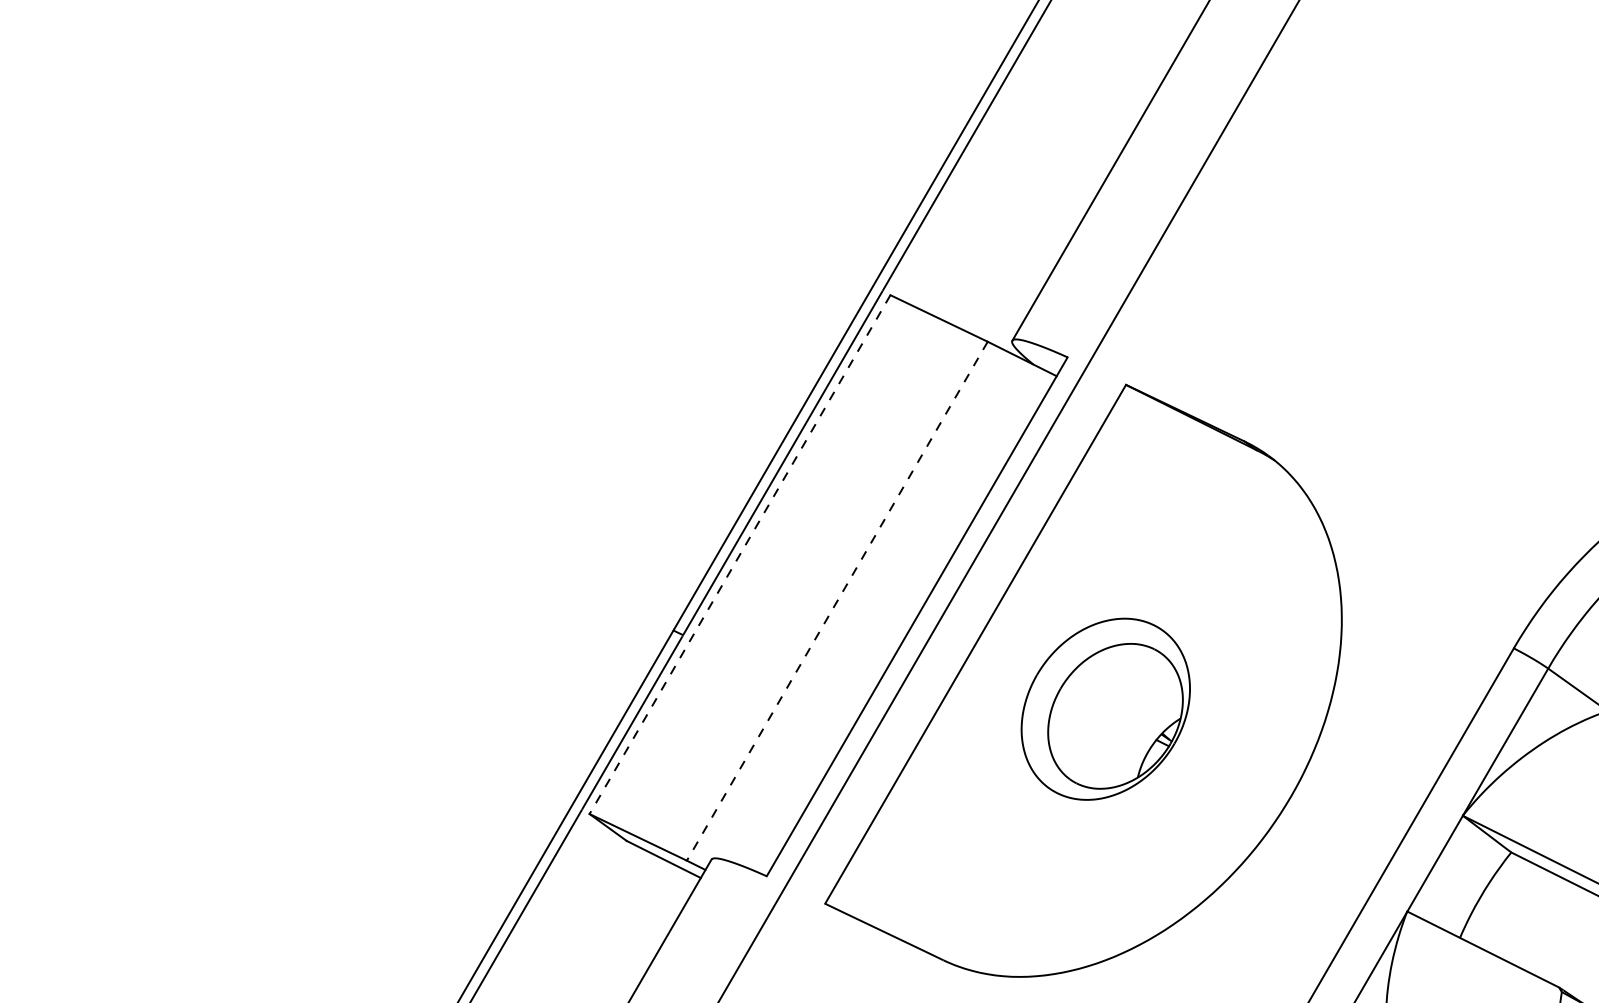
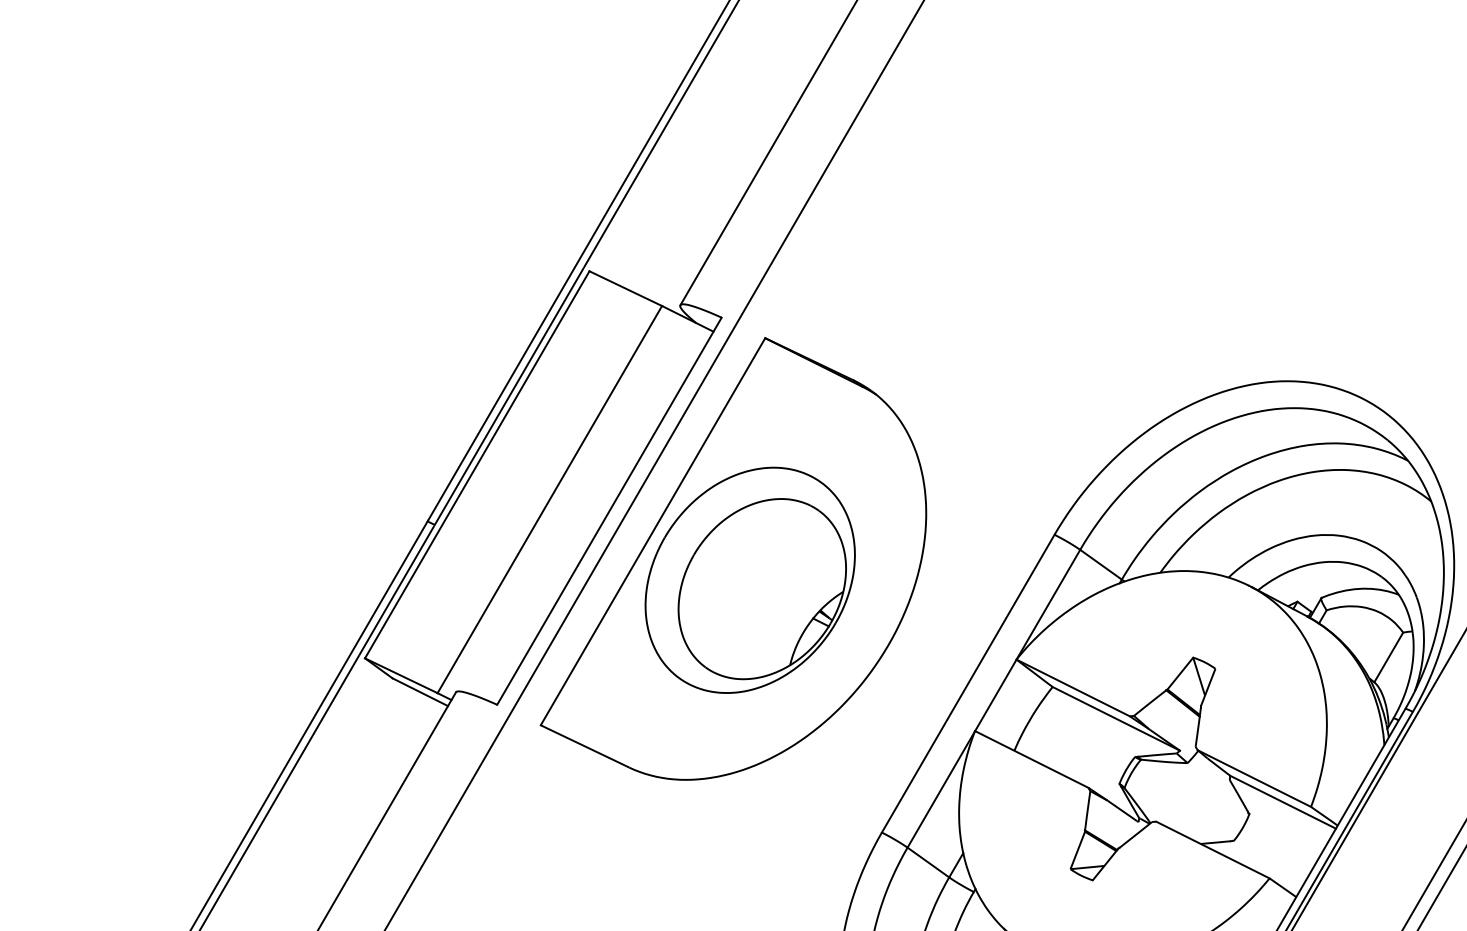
line: (740, 554) -> (477, 464), dashed -> solid
line: (836, 601) -> (549, 499), dashed -> solid
part: (1104, 708) -> (749, 579), size x1.67

